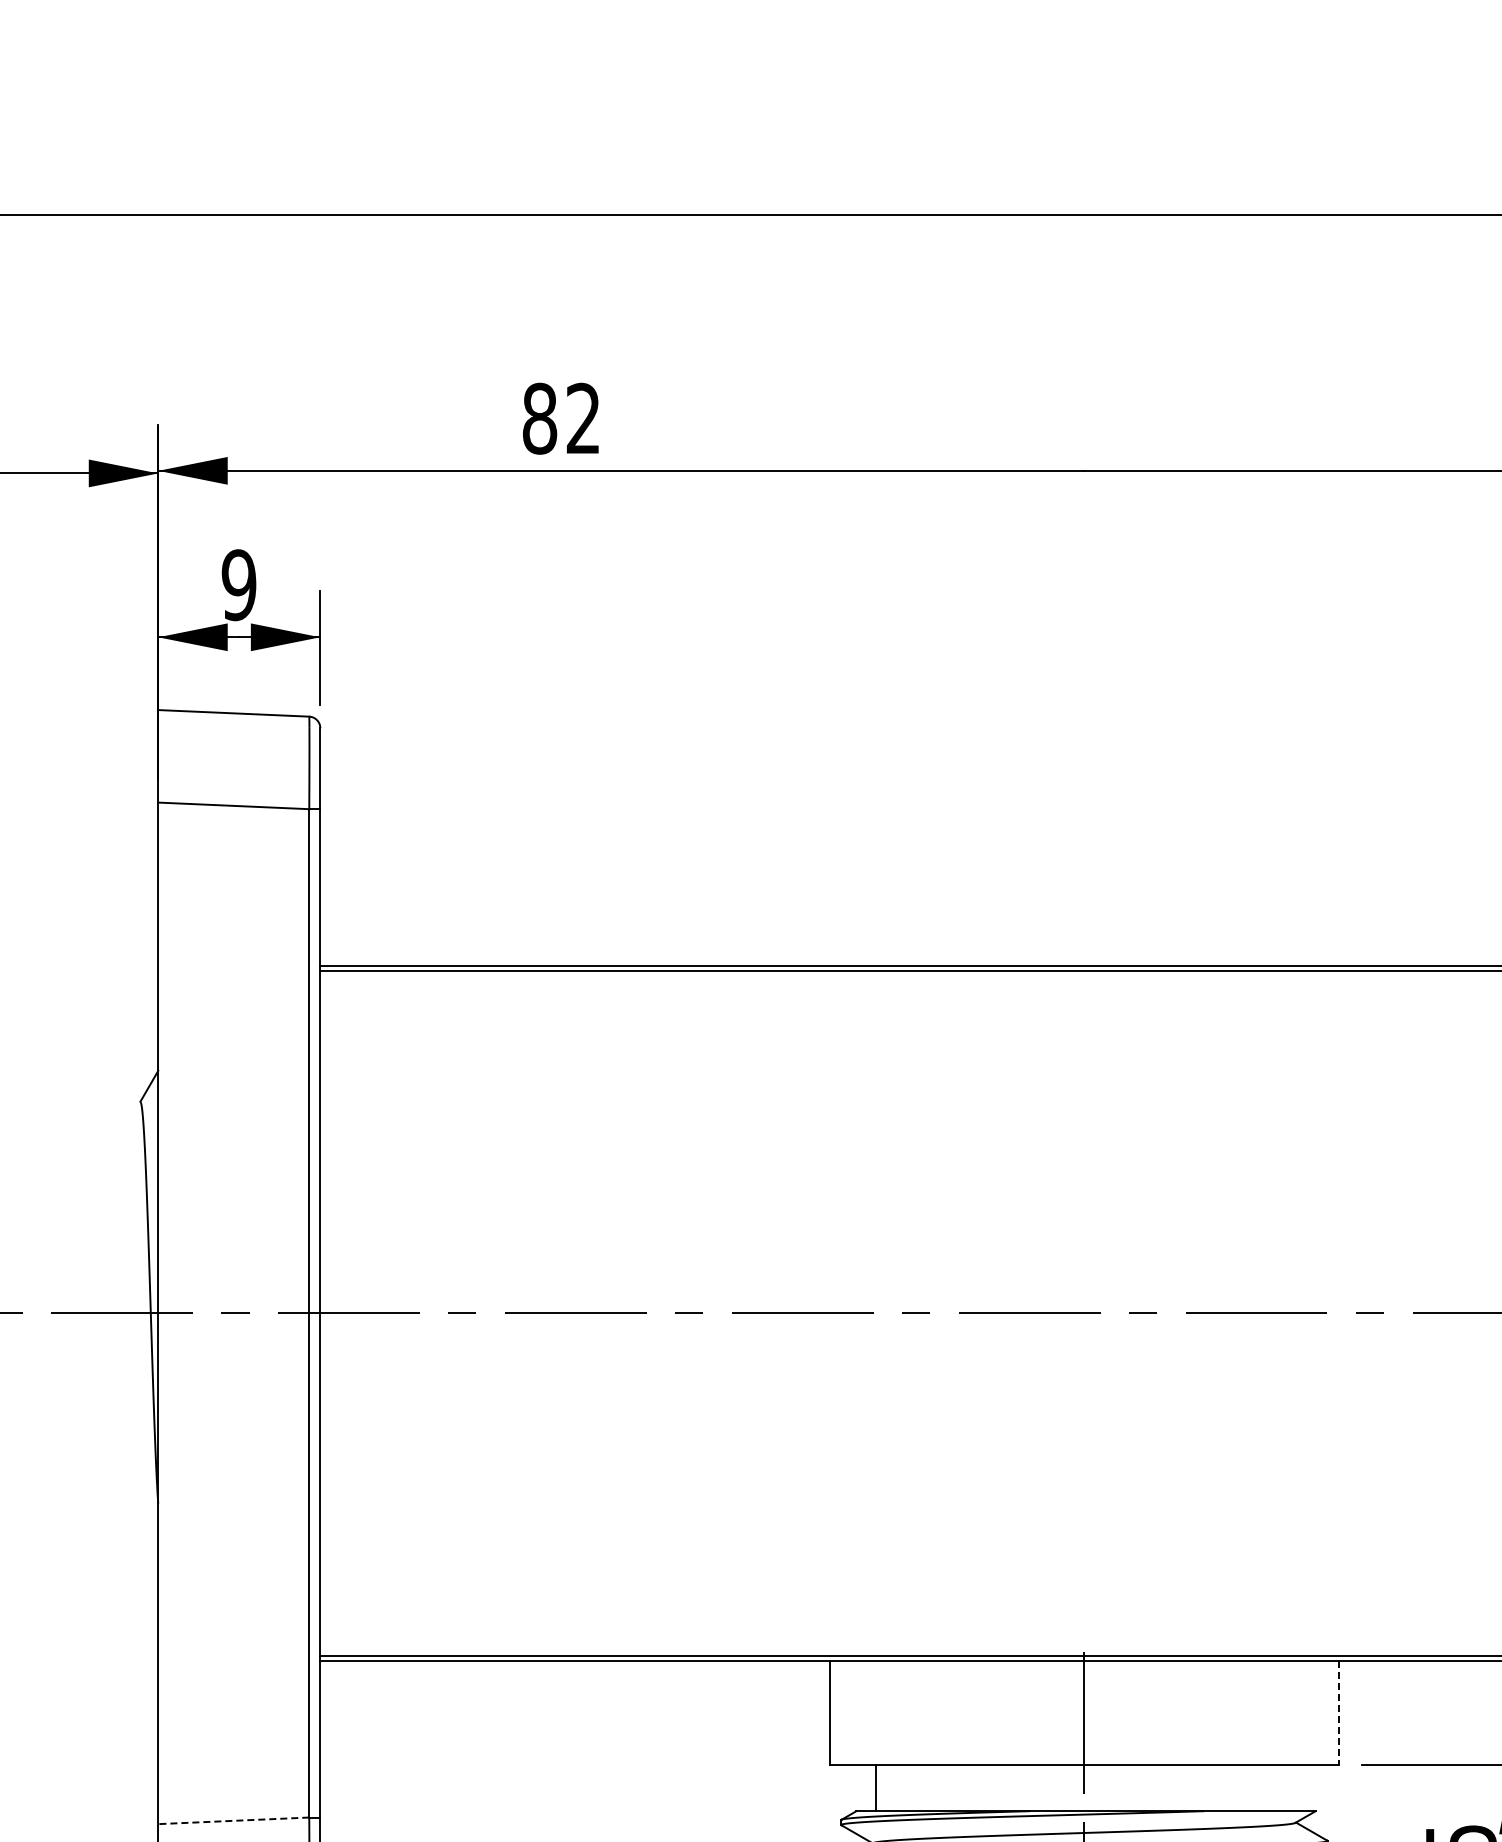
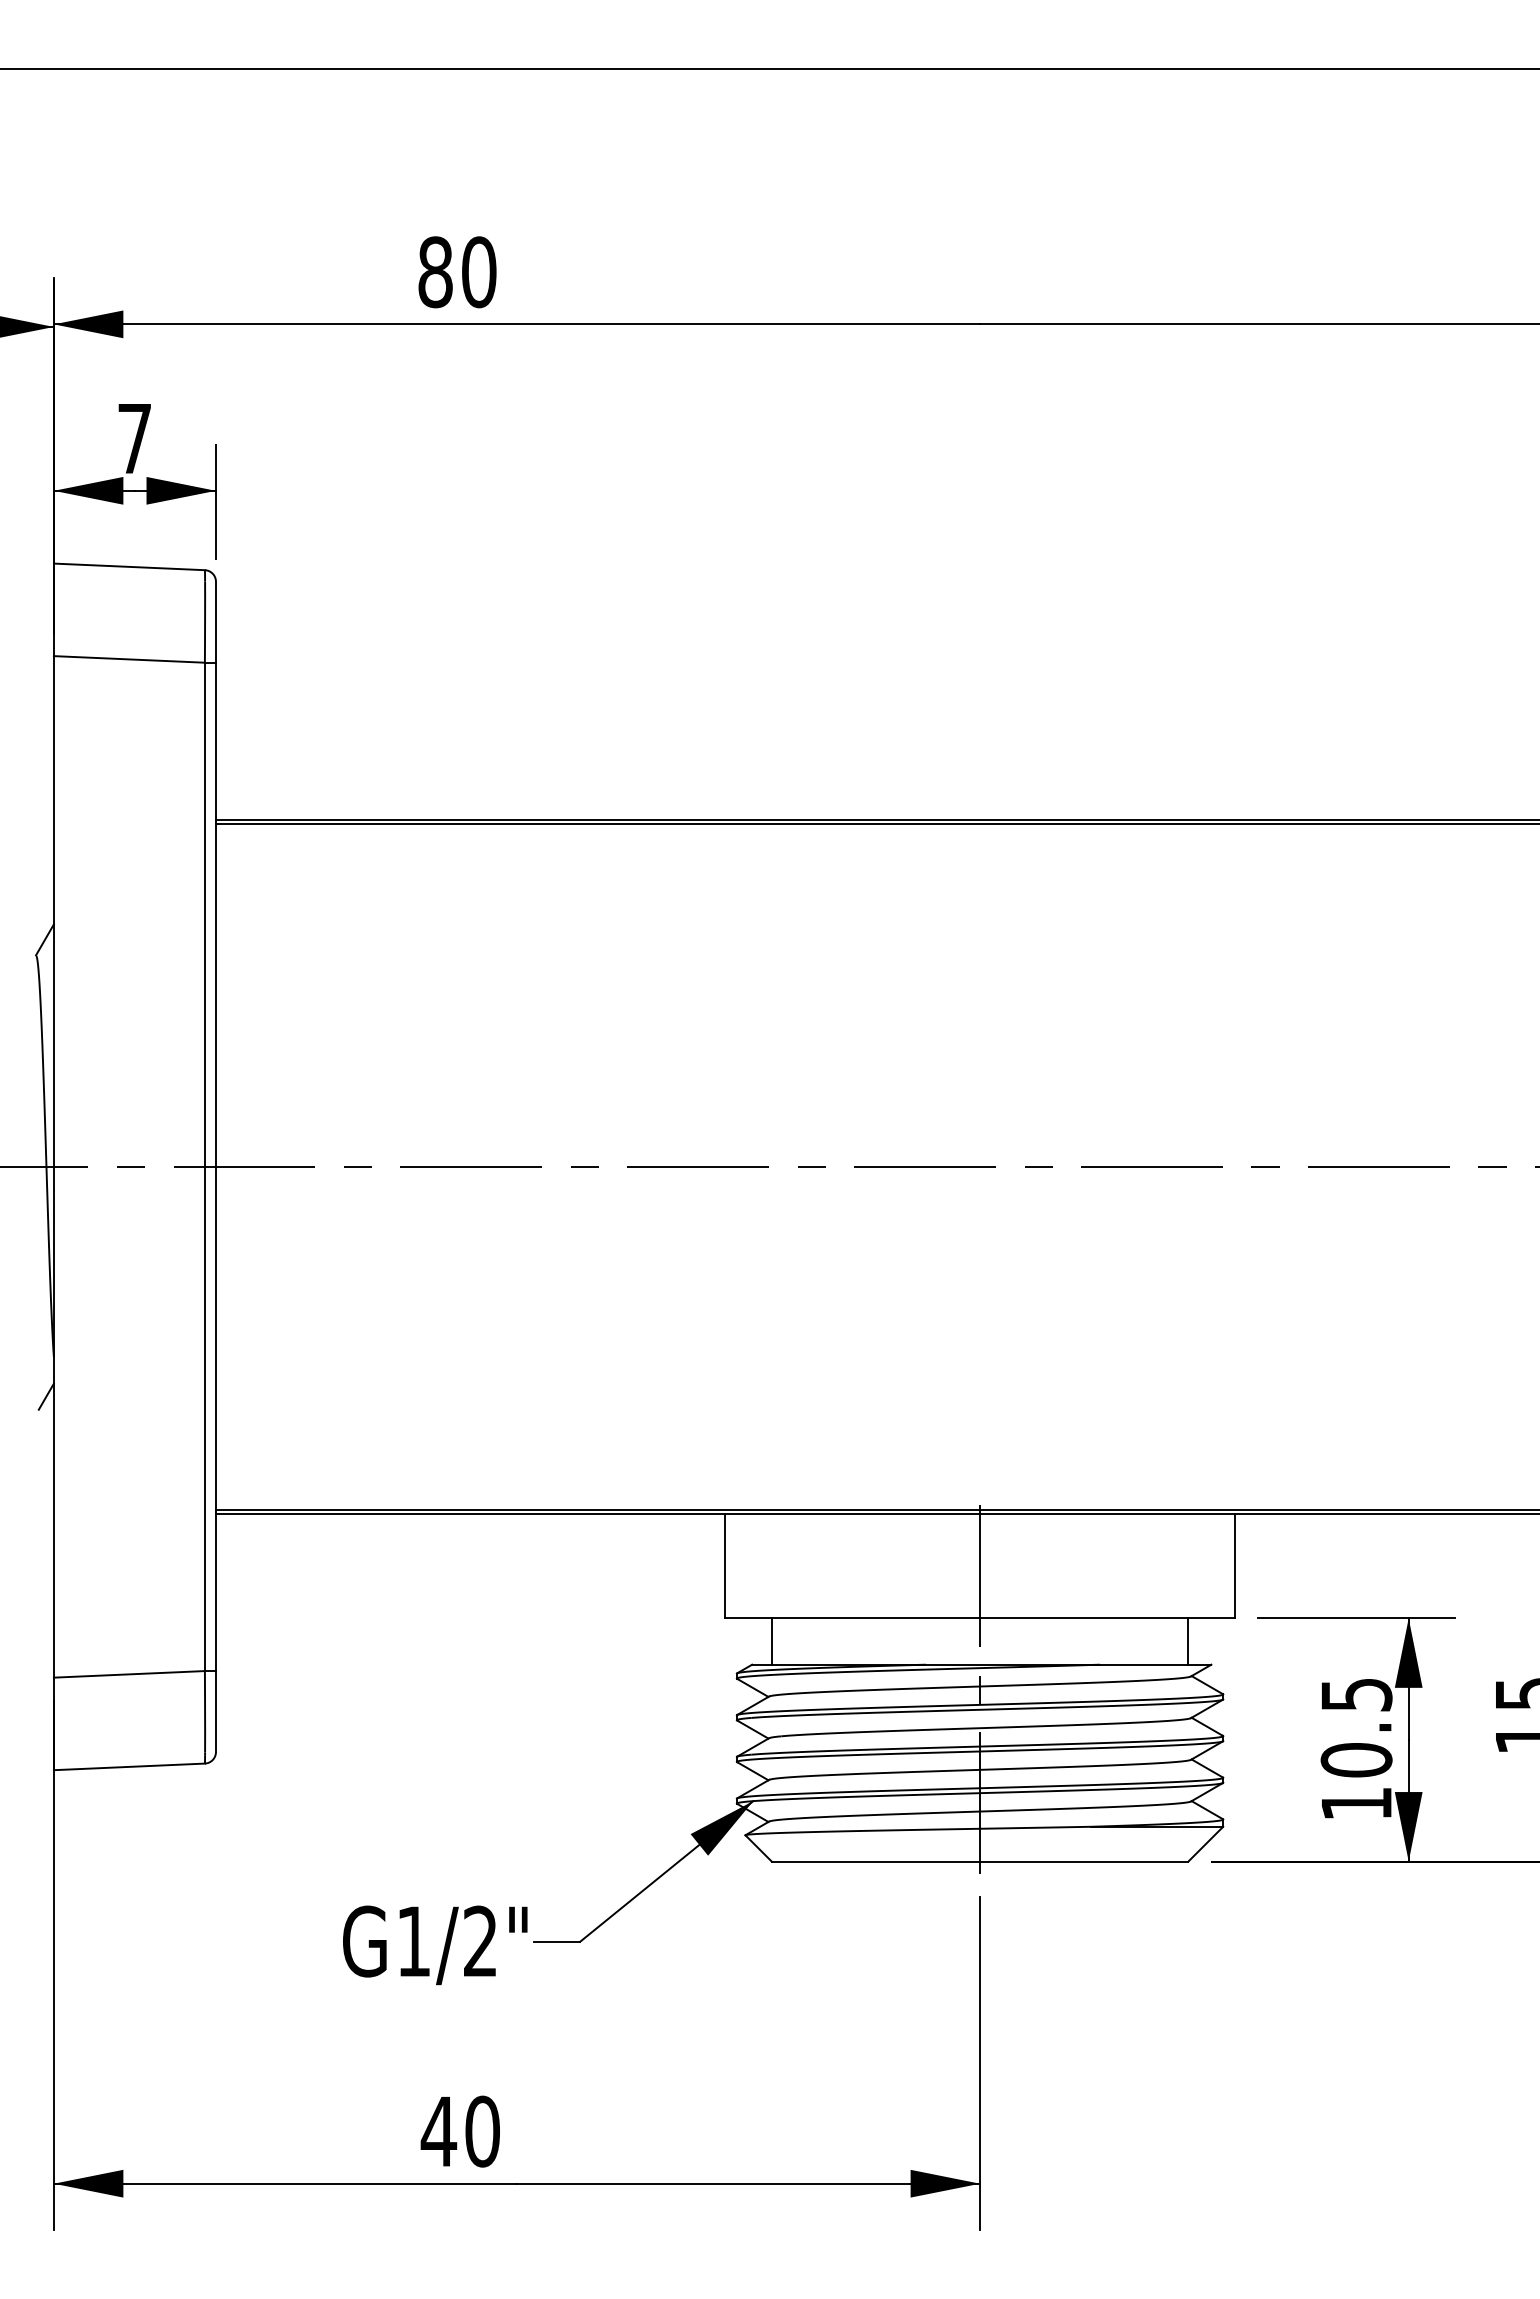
text: (583, 418) -> (479, 272), 82 -> 80
text: (238, 584) -> (134, 438), 9 -> 7
line: (149, 1542) -> (45, 1396), added
line: (1338, 1712) -> (1234, 1566), dashed -> solid
line: (1292, 1787) -> (1188, 1641), added
line: (233, 1820) -> (129, 1674), dashed -> solid

